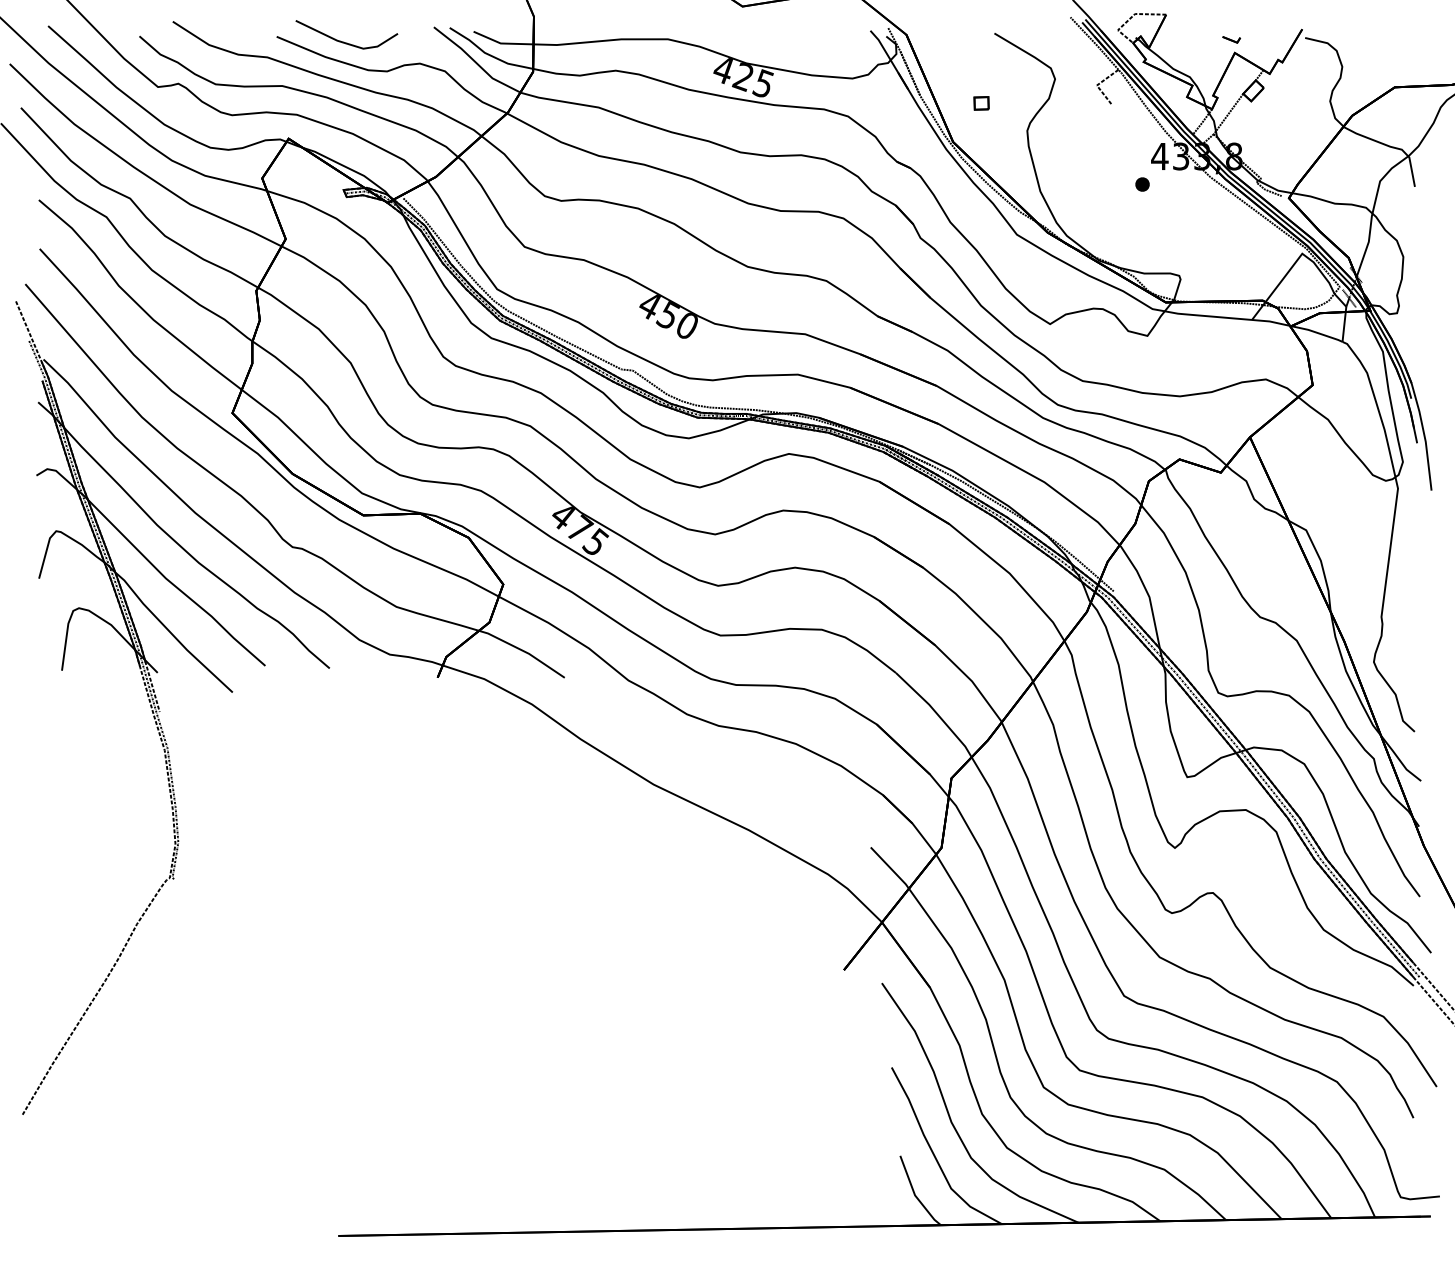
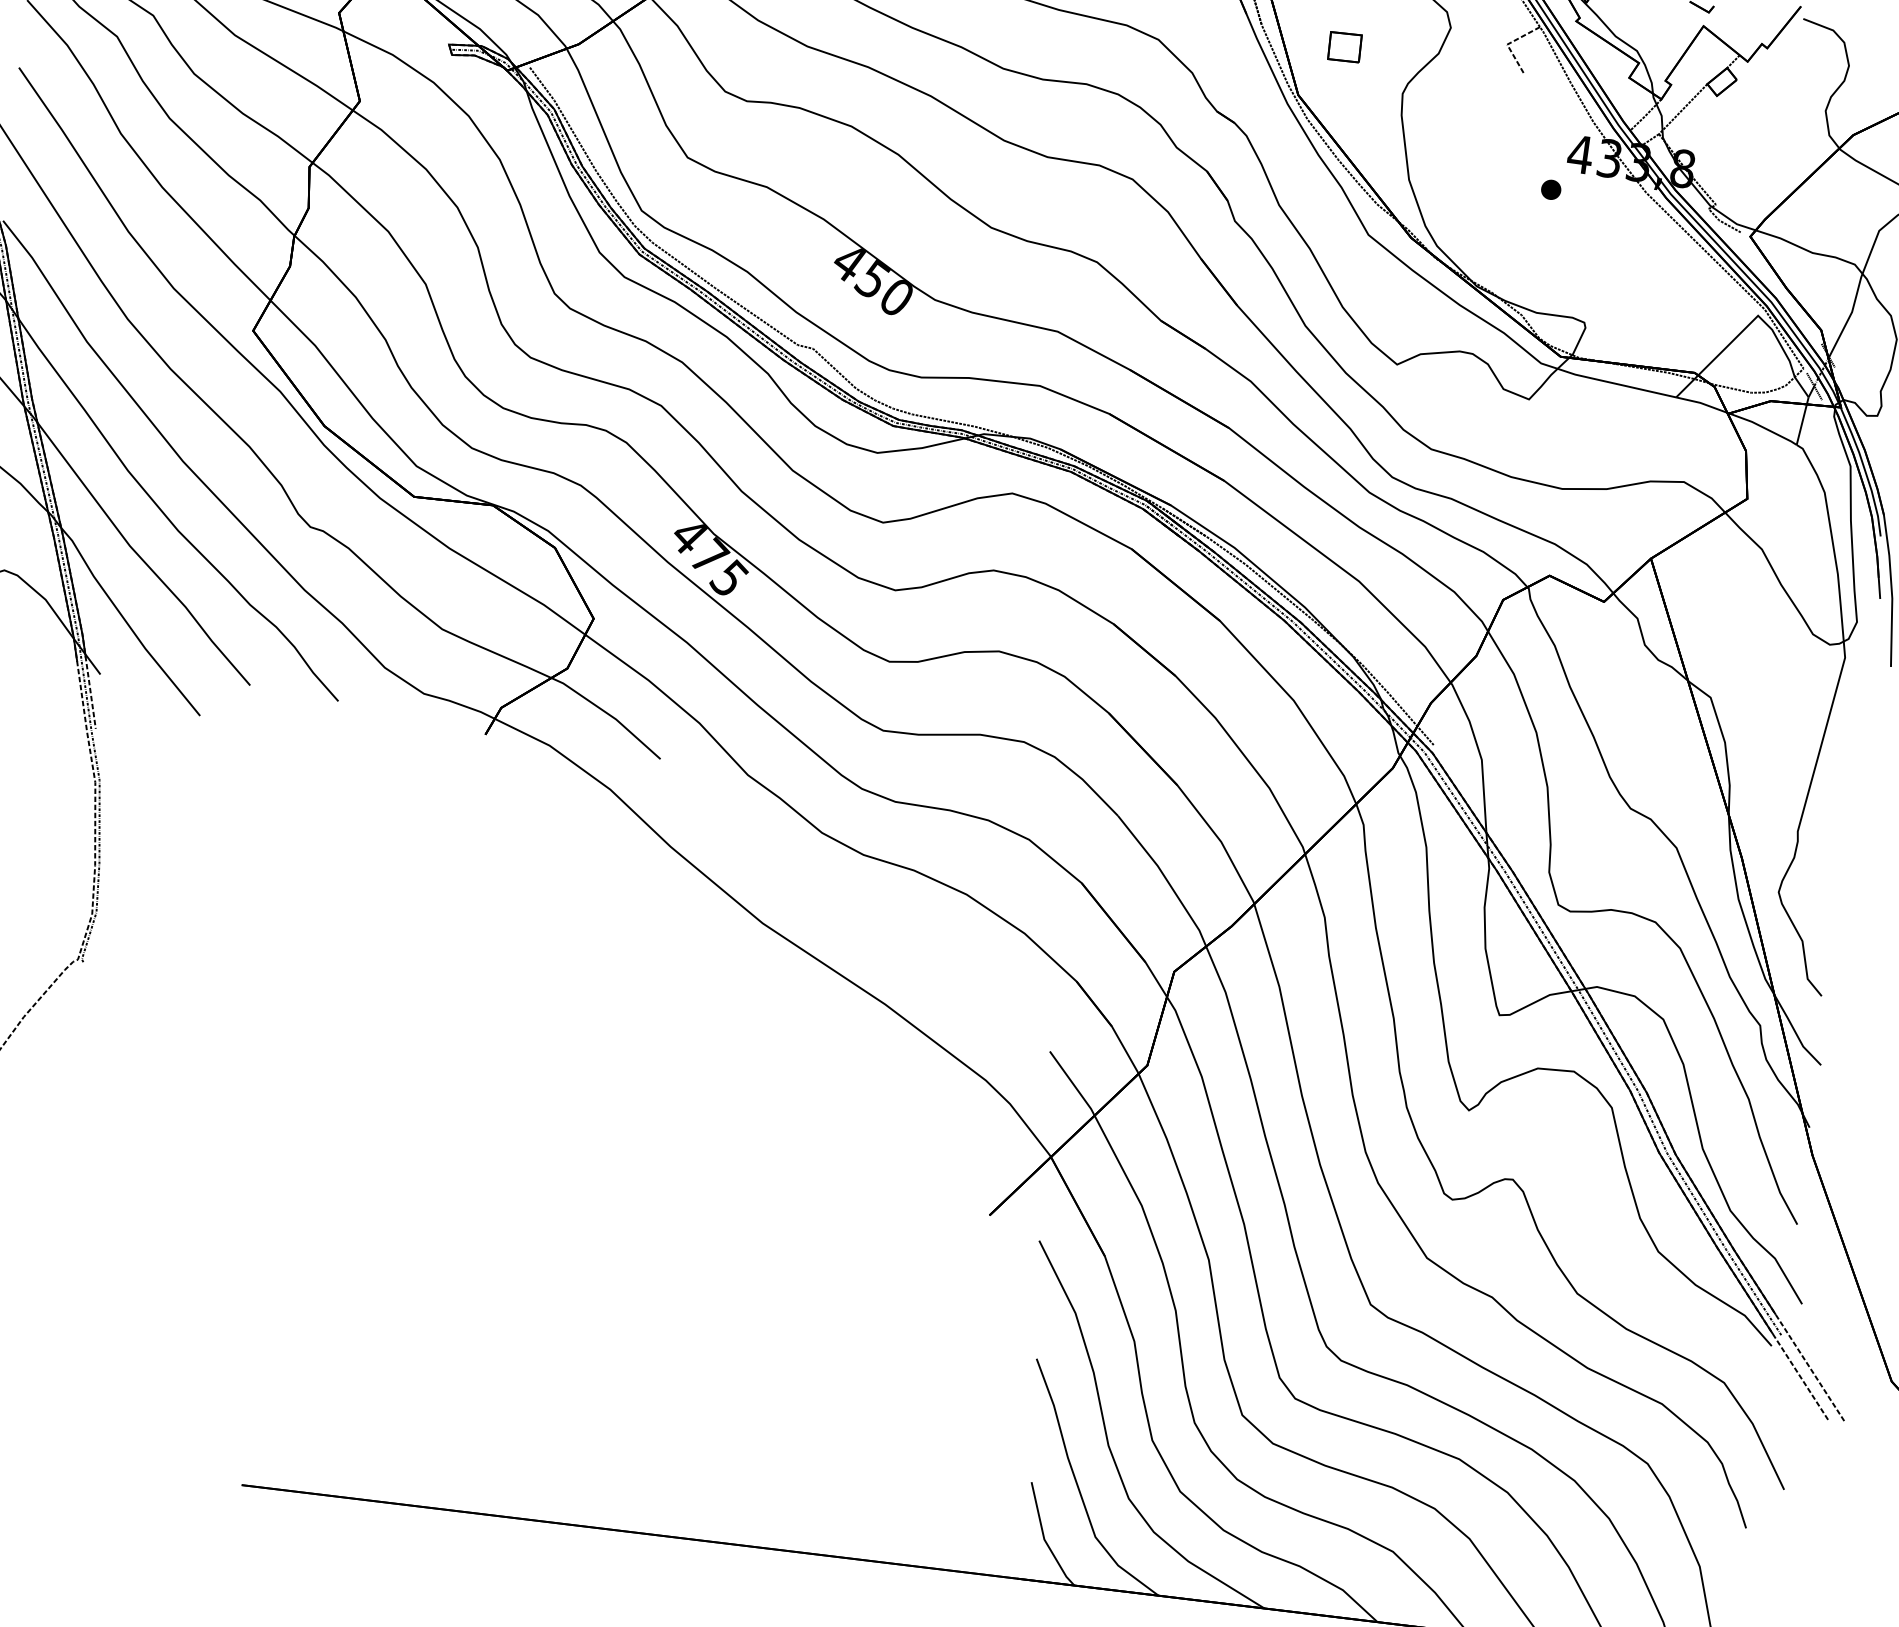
part: (981, 103) -> (1344, 47), size x1.6

